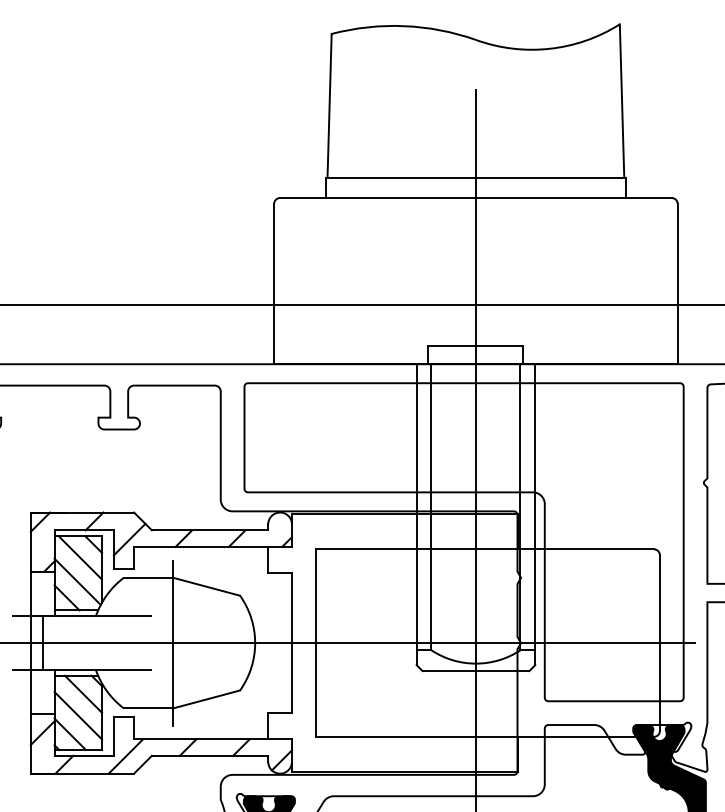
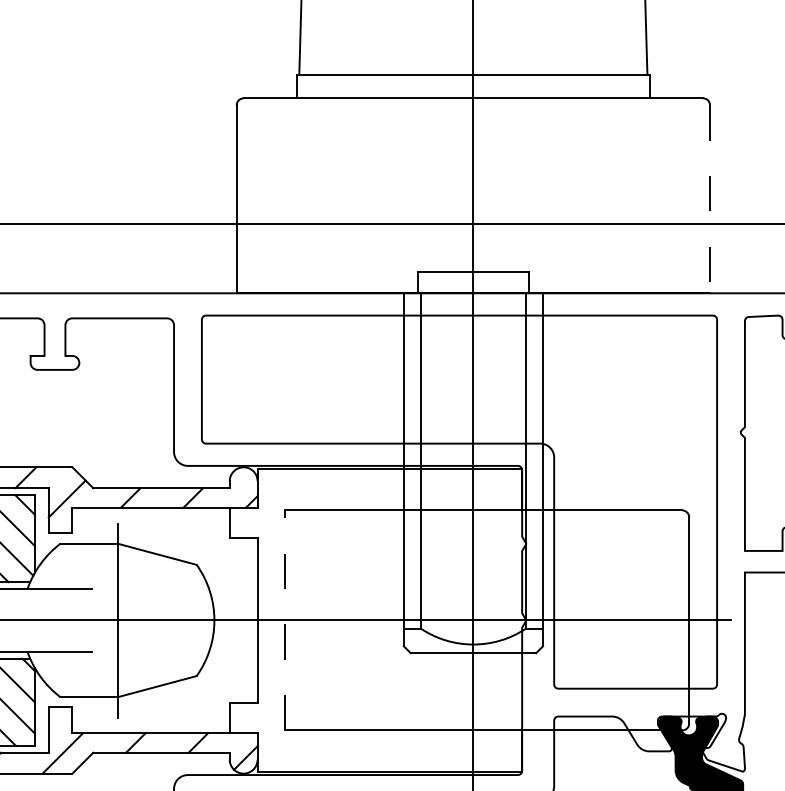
line: (677, 284) -> (709, 199), solid -> dashed
line: (315, 643) -> (285, 620), solid -> dashed

